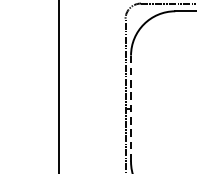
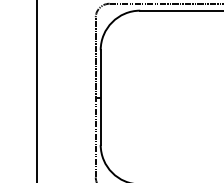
line: (130, 108) -> (100, 97), dashed -> solid

